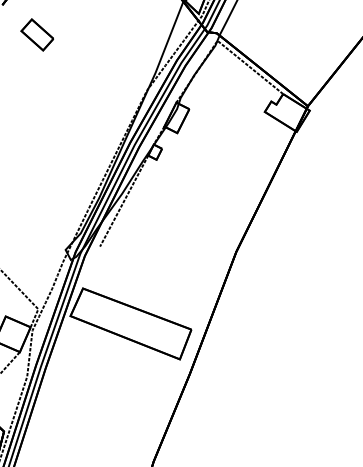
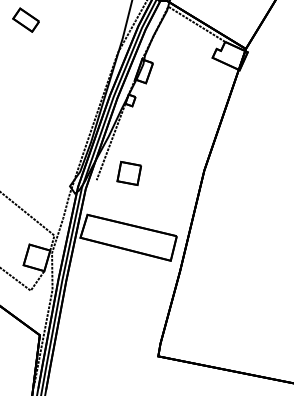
part: (141, 242) -> (128, 172), added

